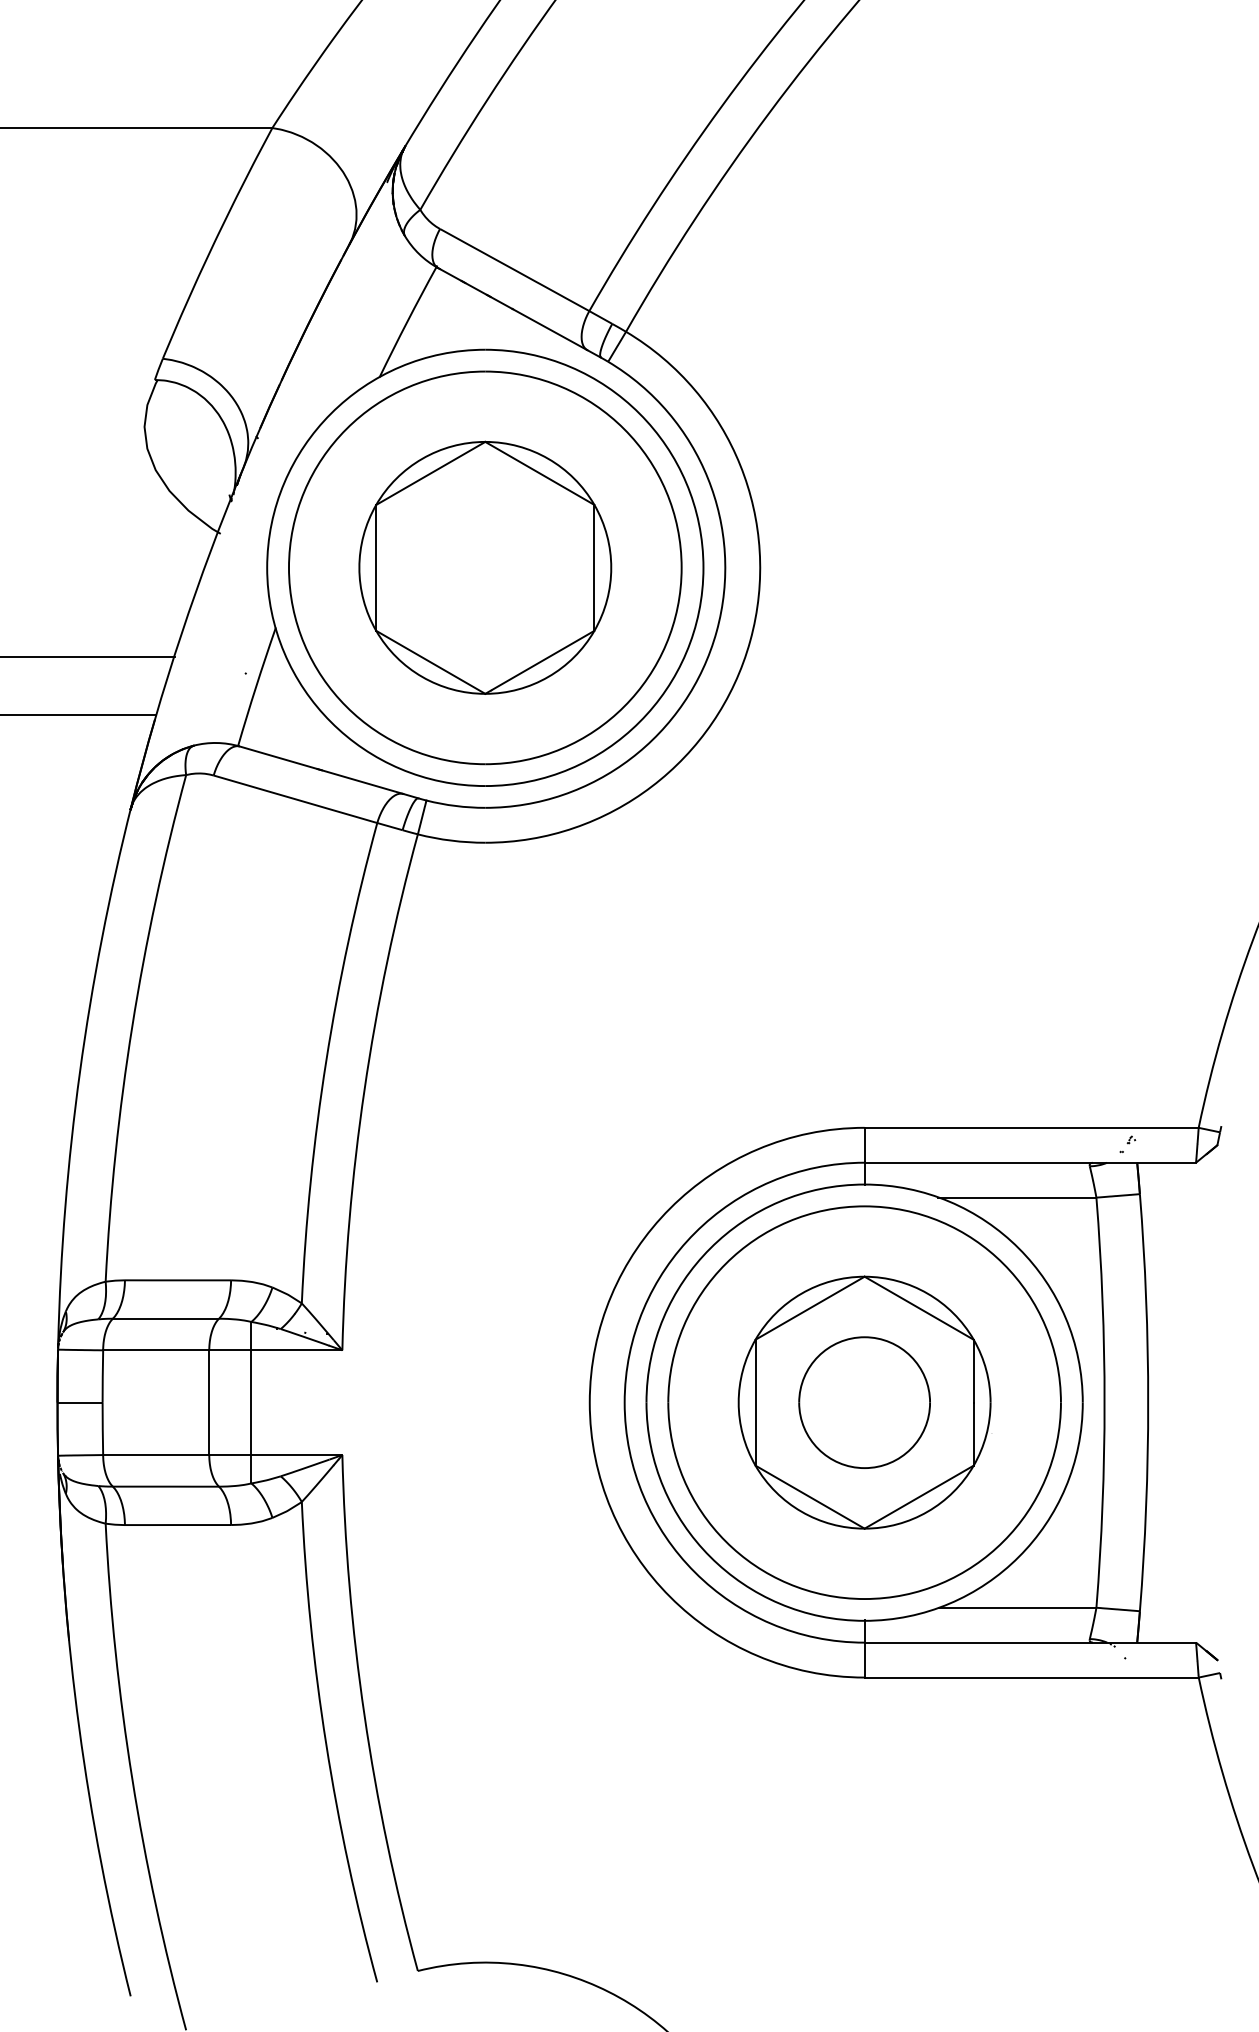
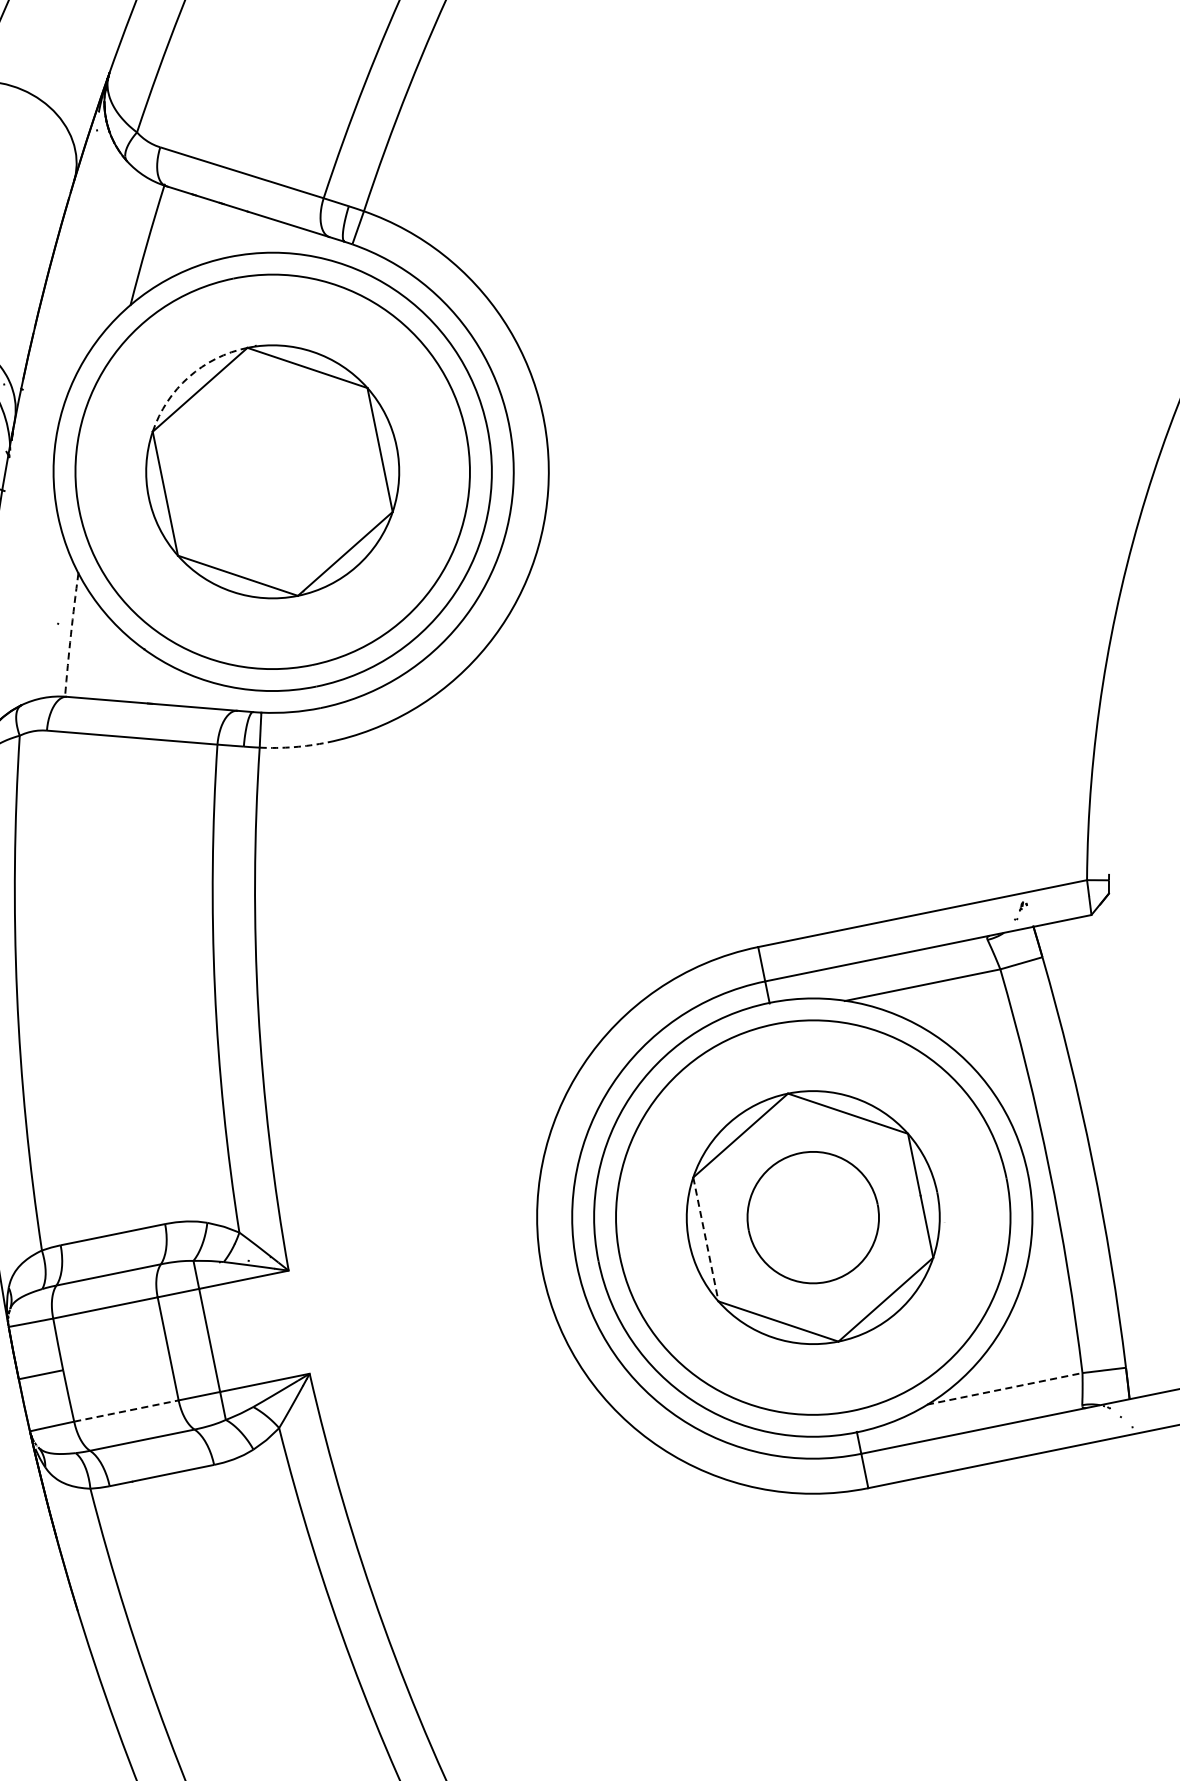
arc: (422, 458) -> (188, 376), solid -> dashed
arc: (256, 686) -> (71, 634), solid -> dashed
arc: (451, 840) -> (294, 746), solid -> dashed
line: (755, 1402) -> (705, 1239), solid -> dashed
line: (156, 1455) -> (126, 1411), solid -> dashed
line: (1017, 1607) -> (1004, 1388), solid -> dashed

